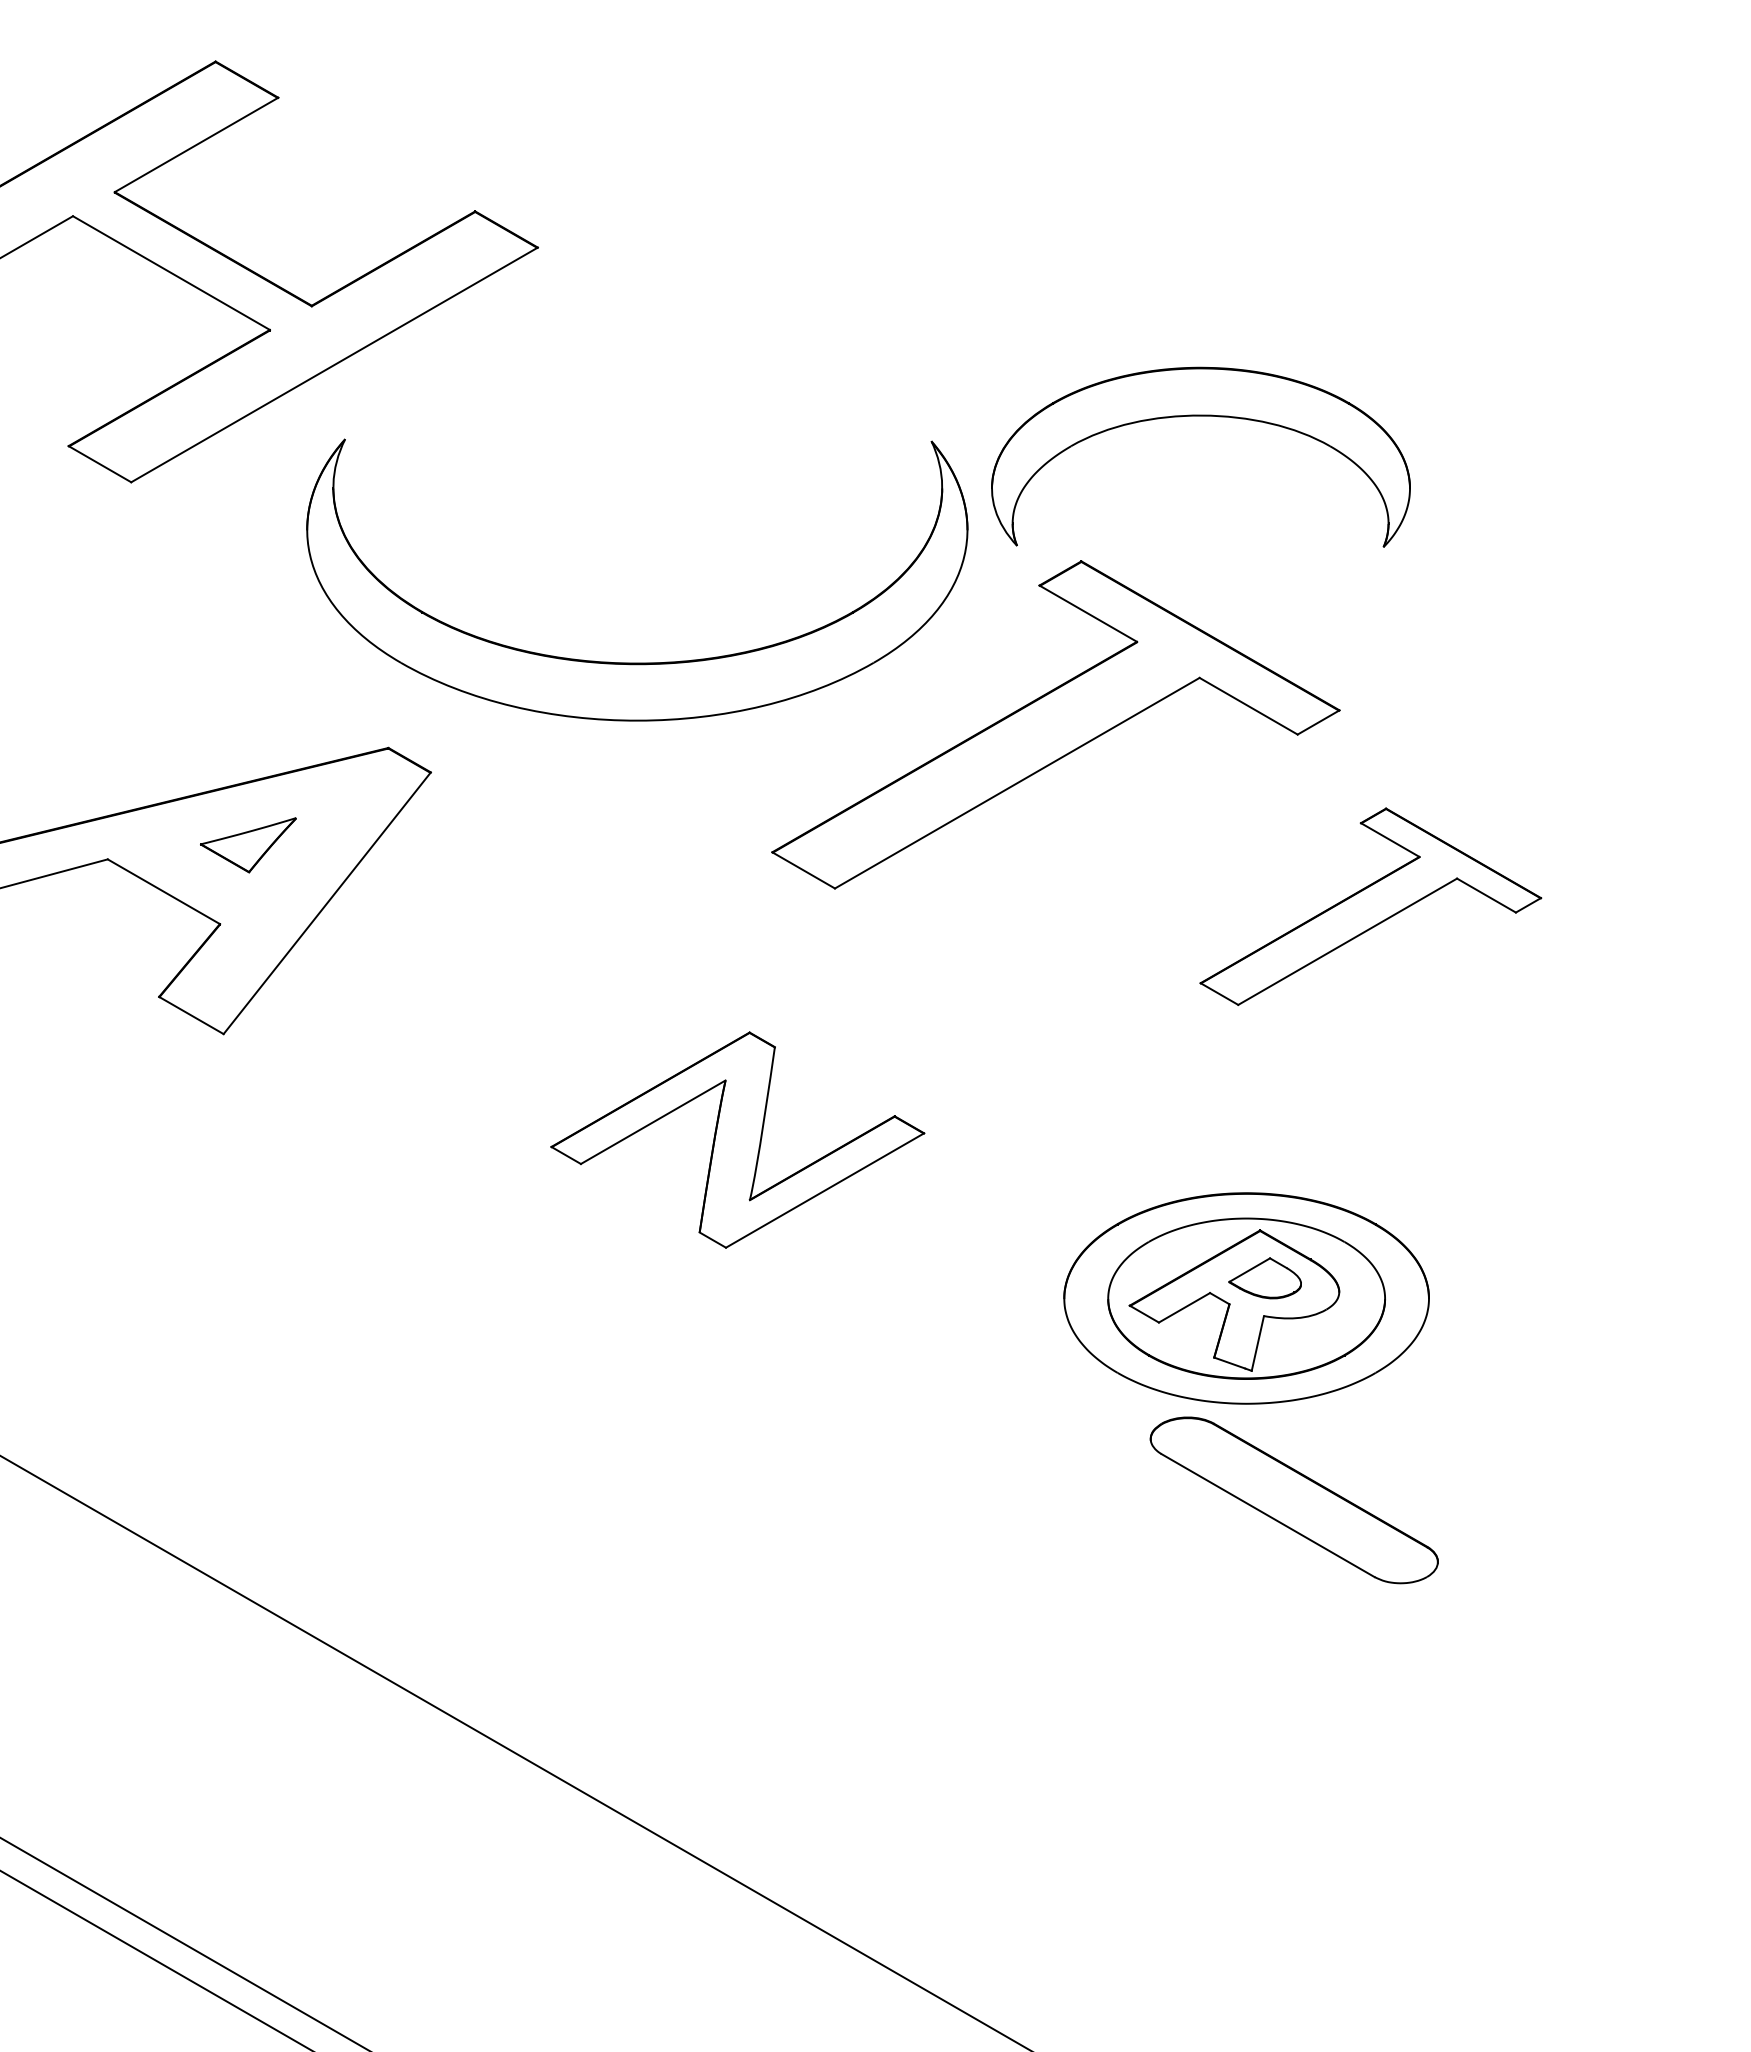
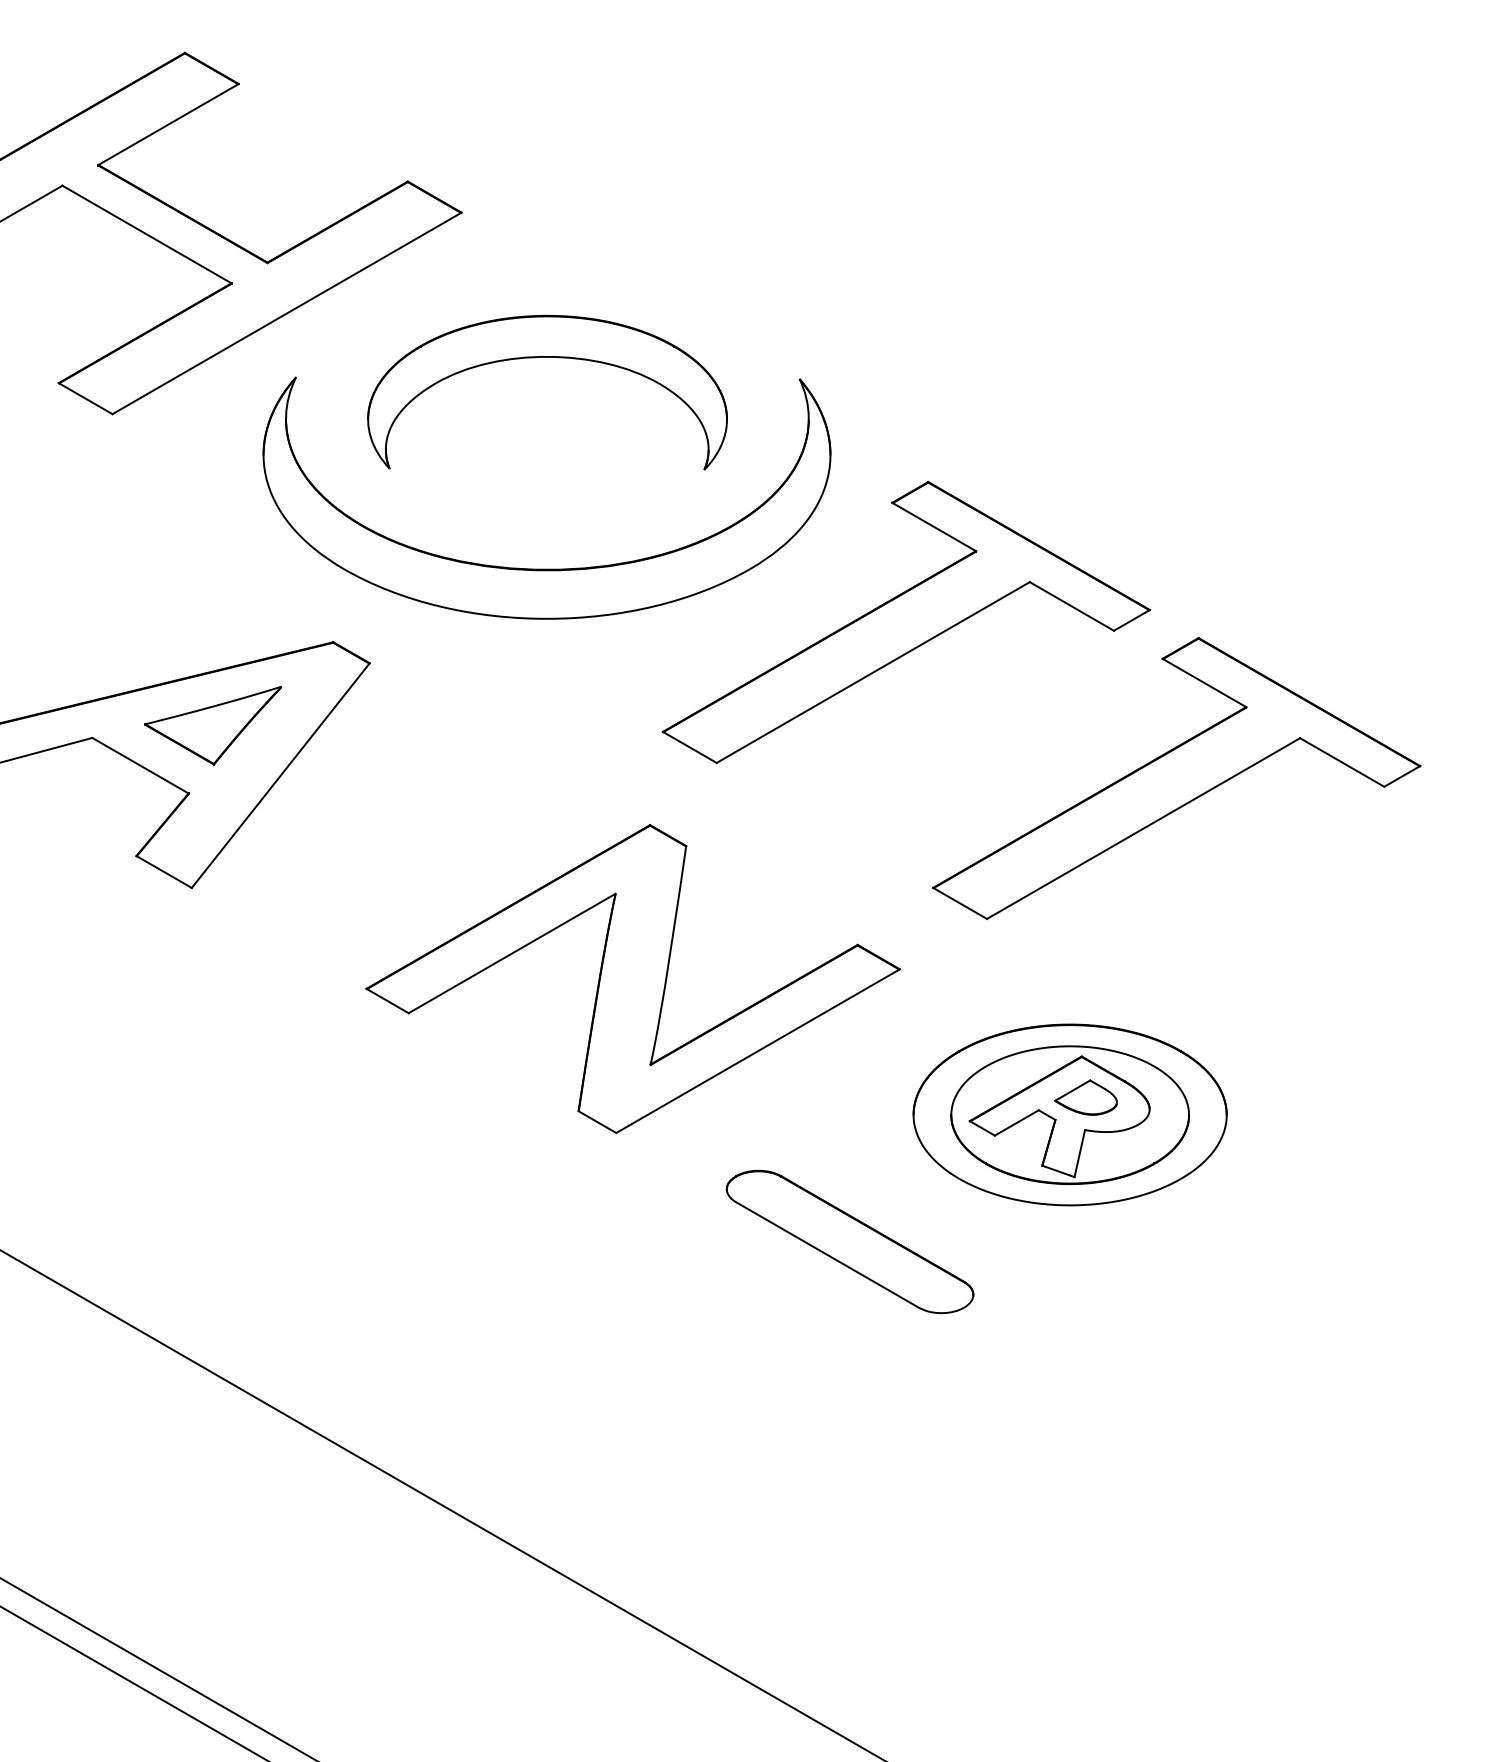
part: (1200, 416) -> (547, 357), moved
part: (248, 845) -> (213, 726), size x1.67
part: (1370, 906) -> (1176, 778), size x1.67
part: (737, 1139) -> (633, 978), size x1.67
part: (1293, 1500) -> (849, 1242), moved

